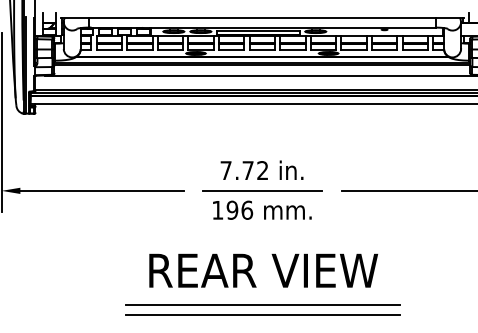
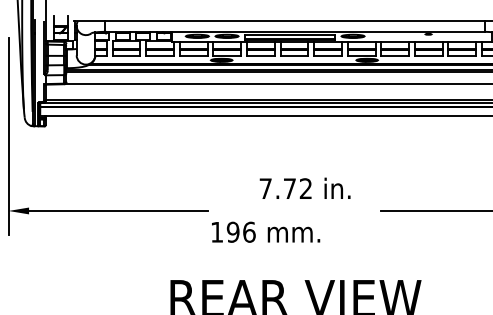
text: (261, 169) -> (304, 187), moved
line: (261, 190) -> (293, 210), removed
text: (262, 209) -> (266, 231), moved

